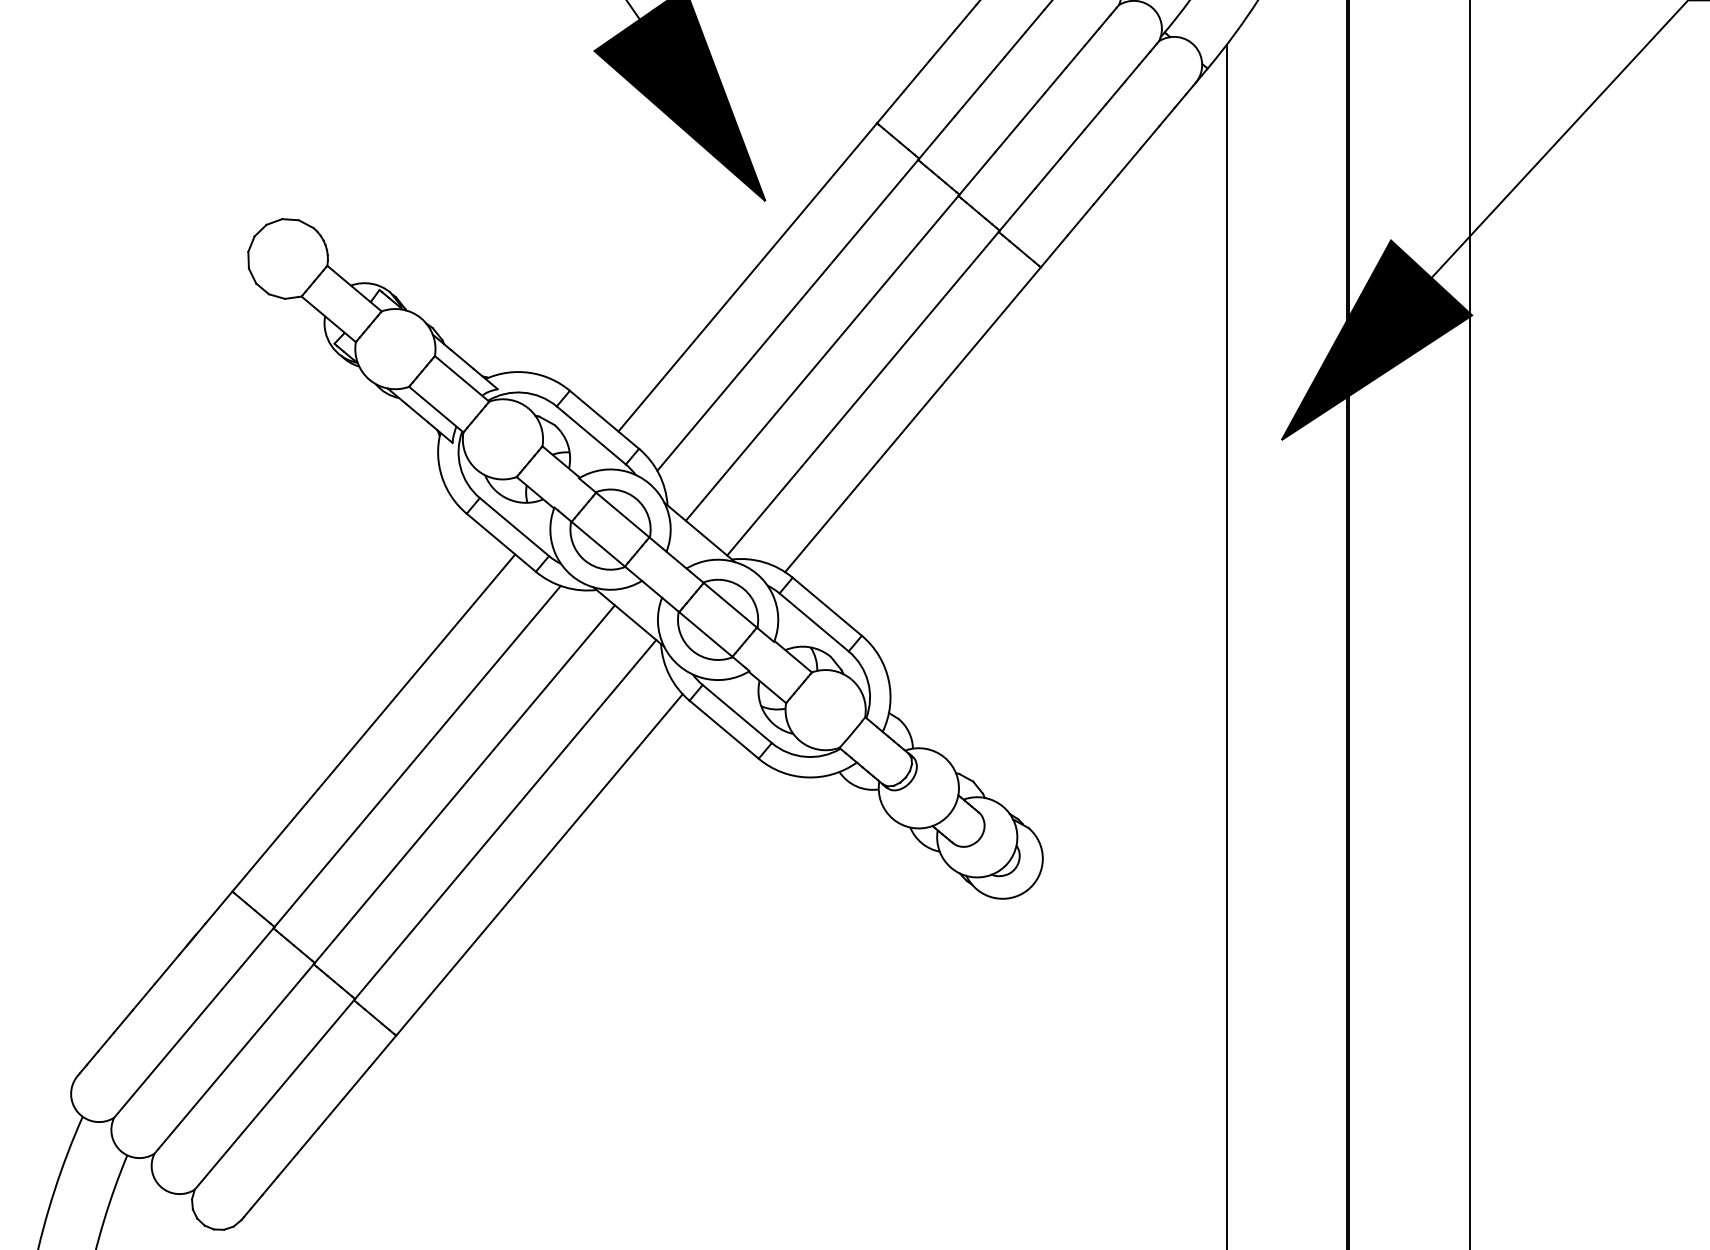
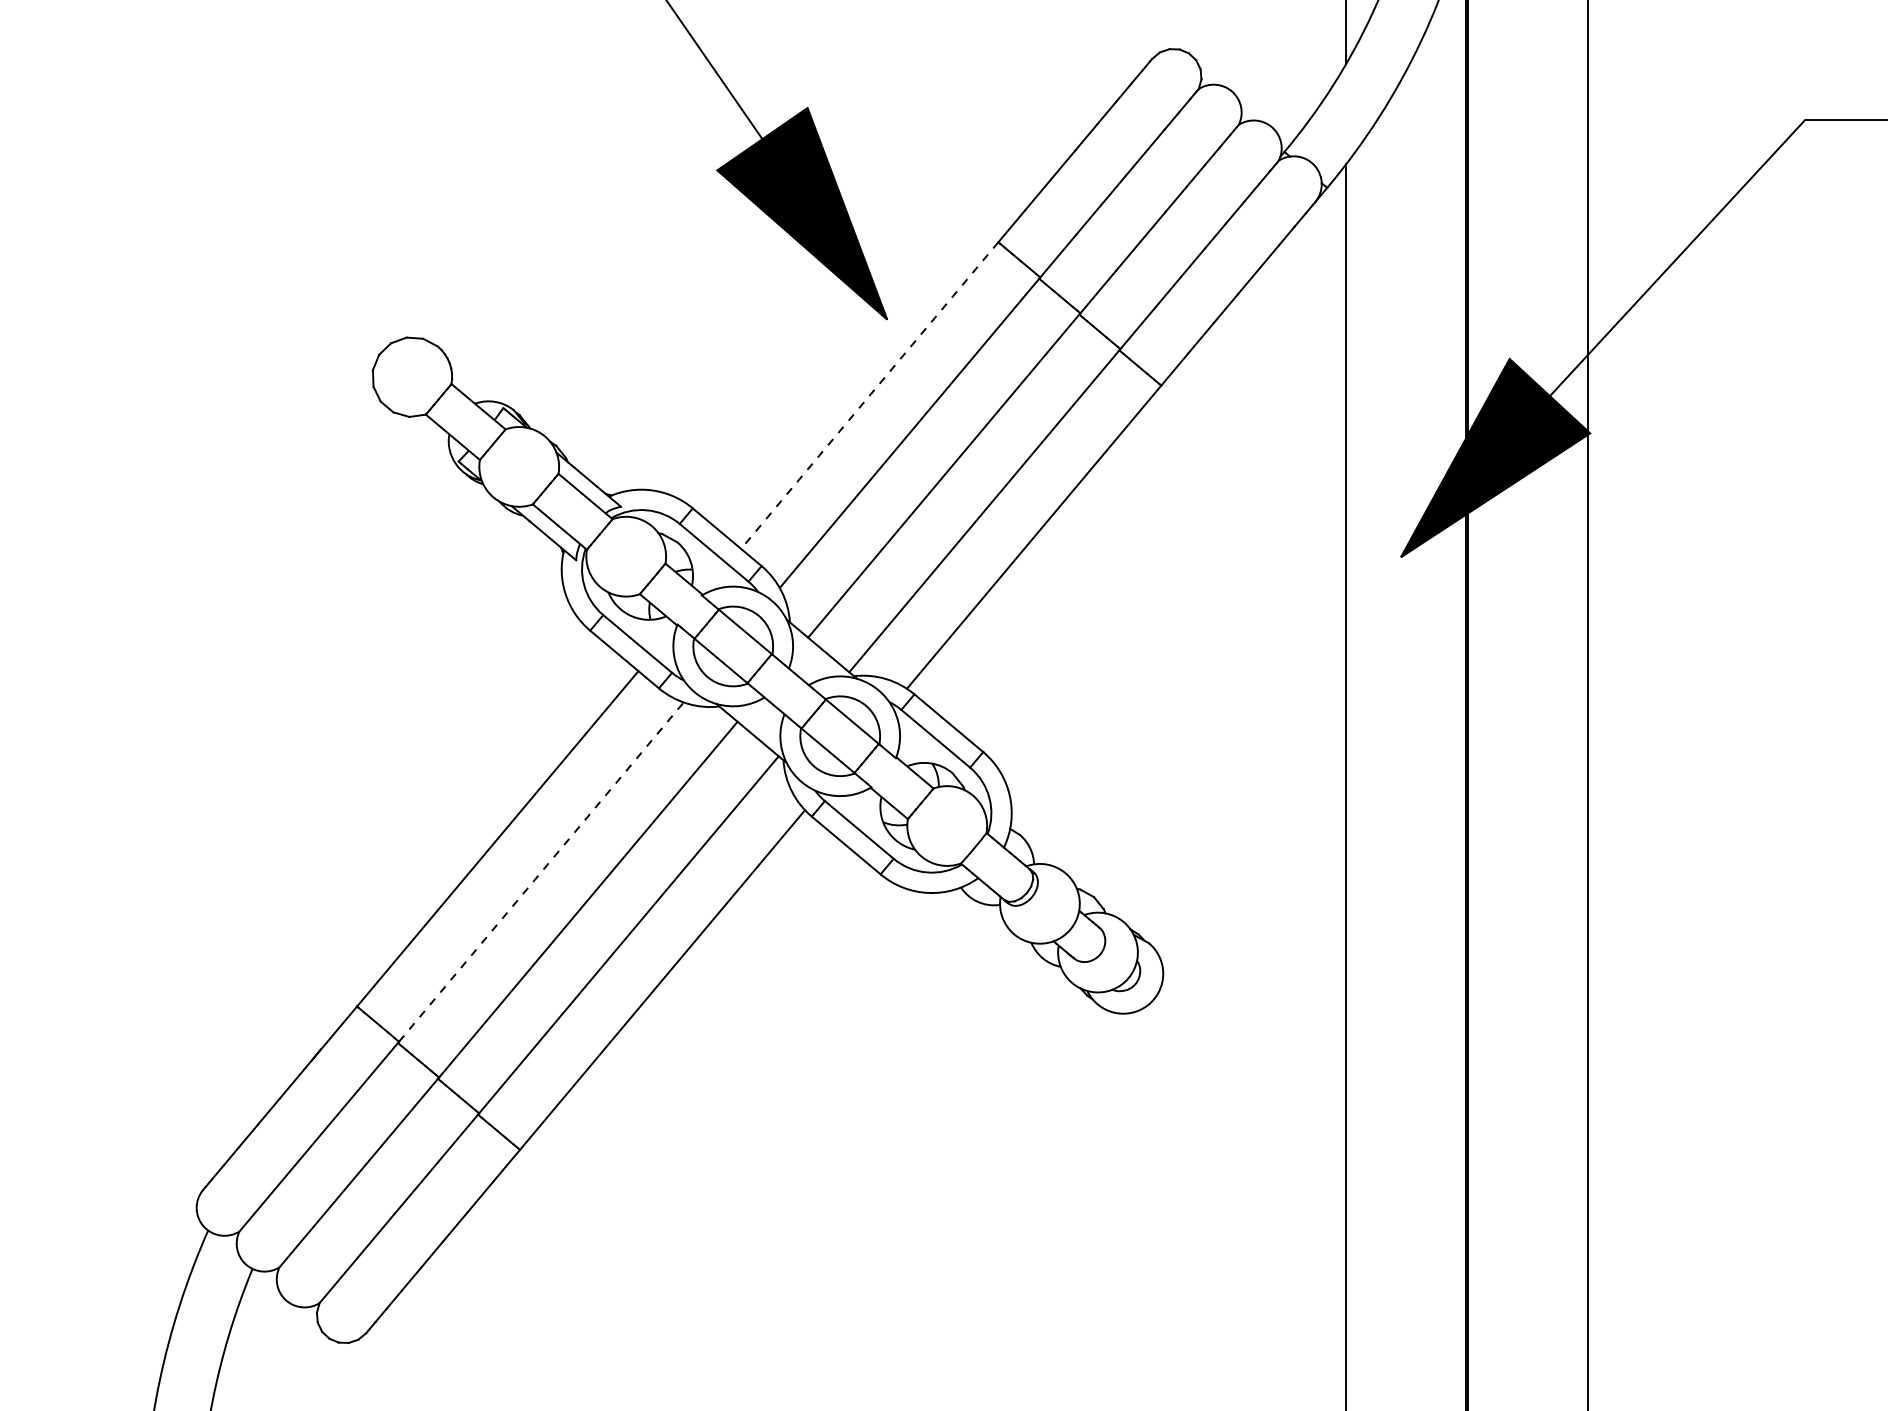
line: (747, 277) -> (869, 395), solid -> dashed
line: (417, 755) -> (541, 871), solid -> dashed

